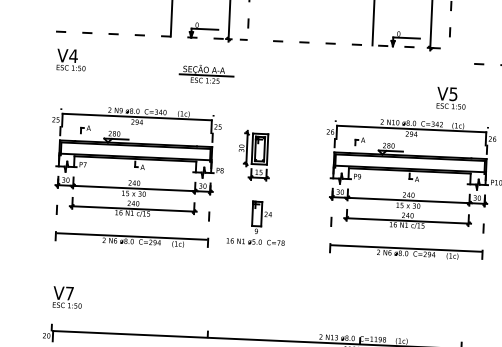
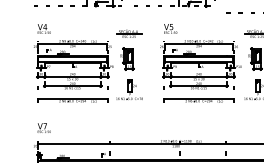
text: (69, 58) -> (43, 28), moved
part: (206, 73) -> (129, 33), moved
text: (451, 97) -> (170, 28), moved

